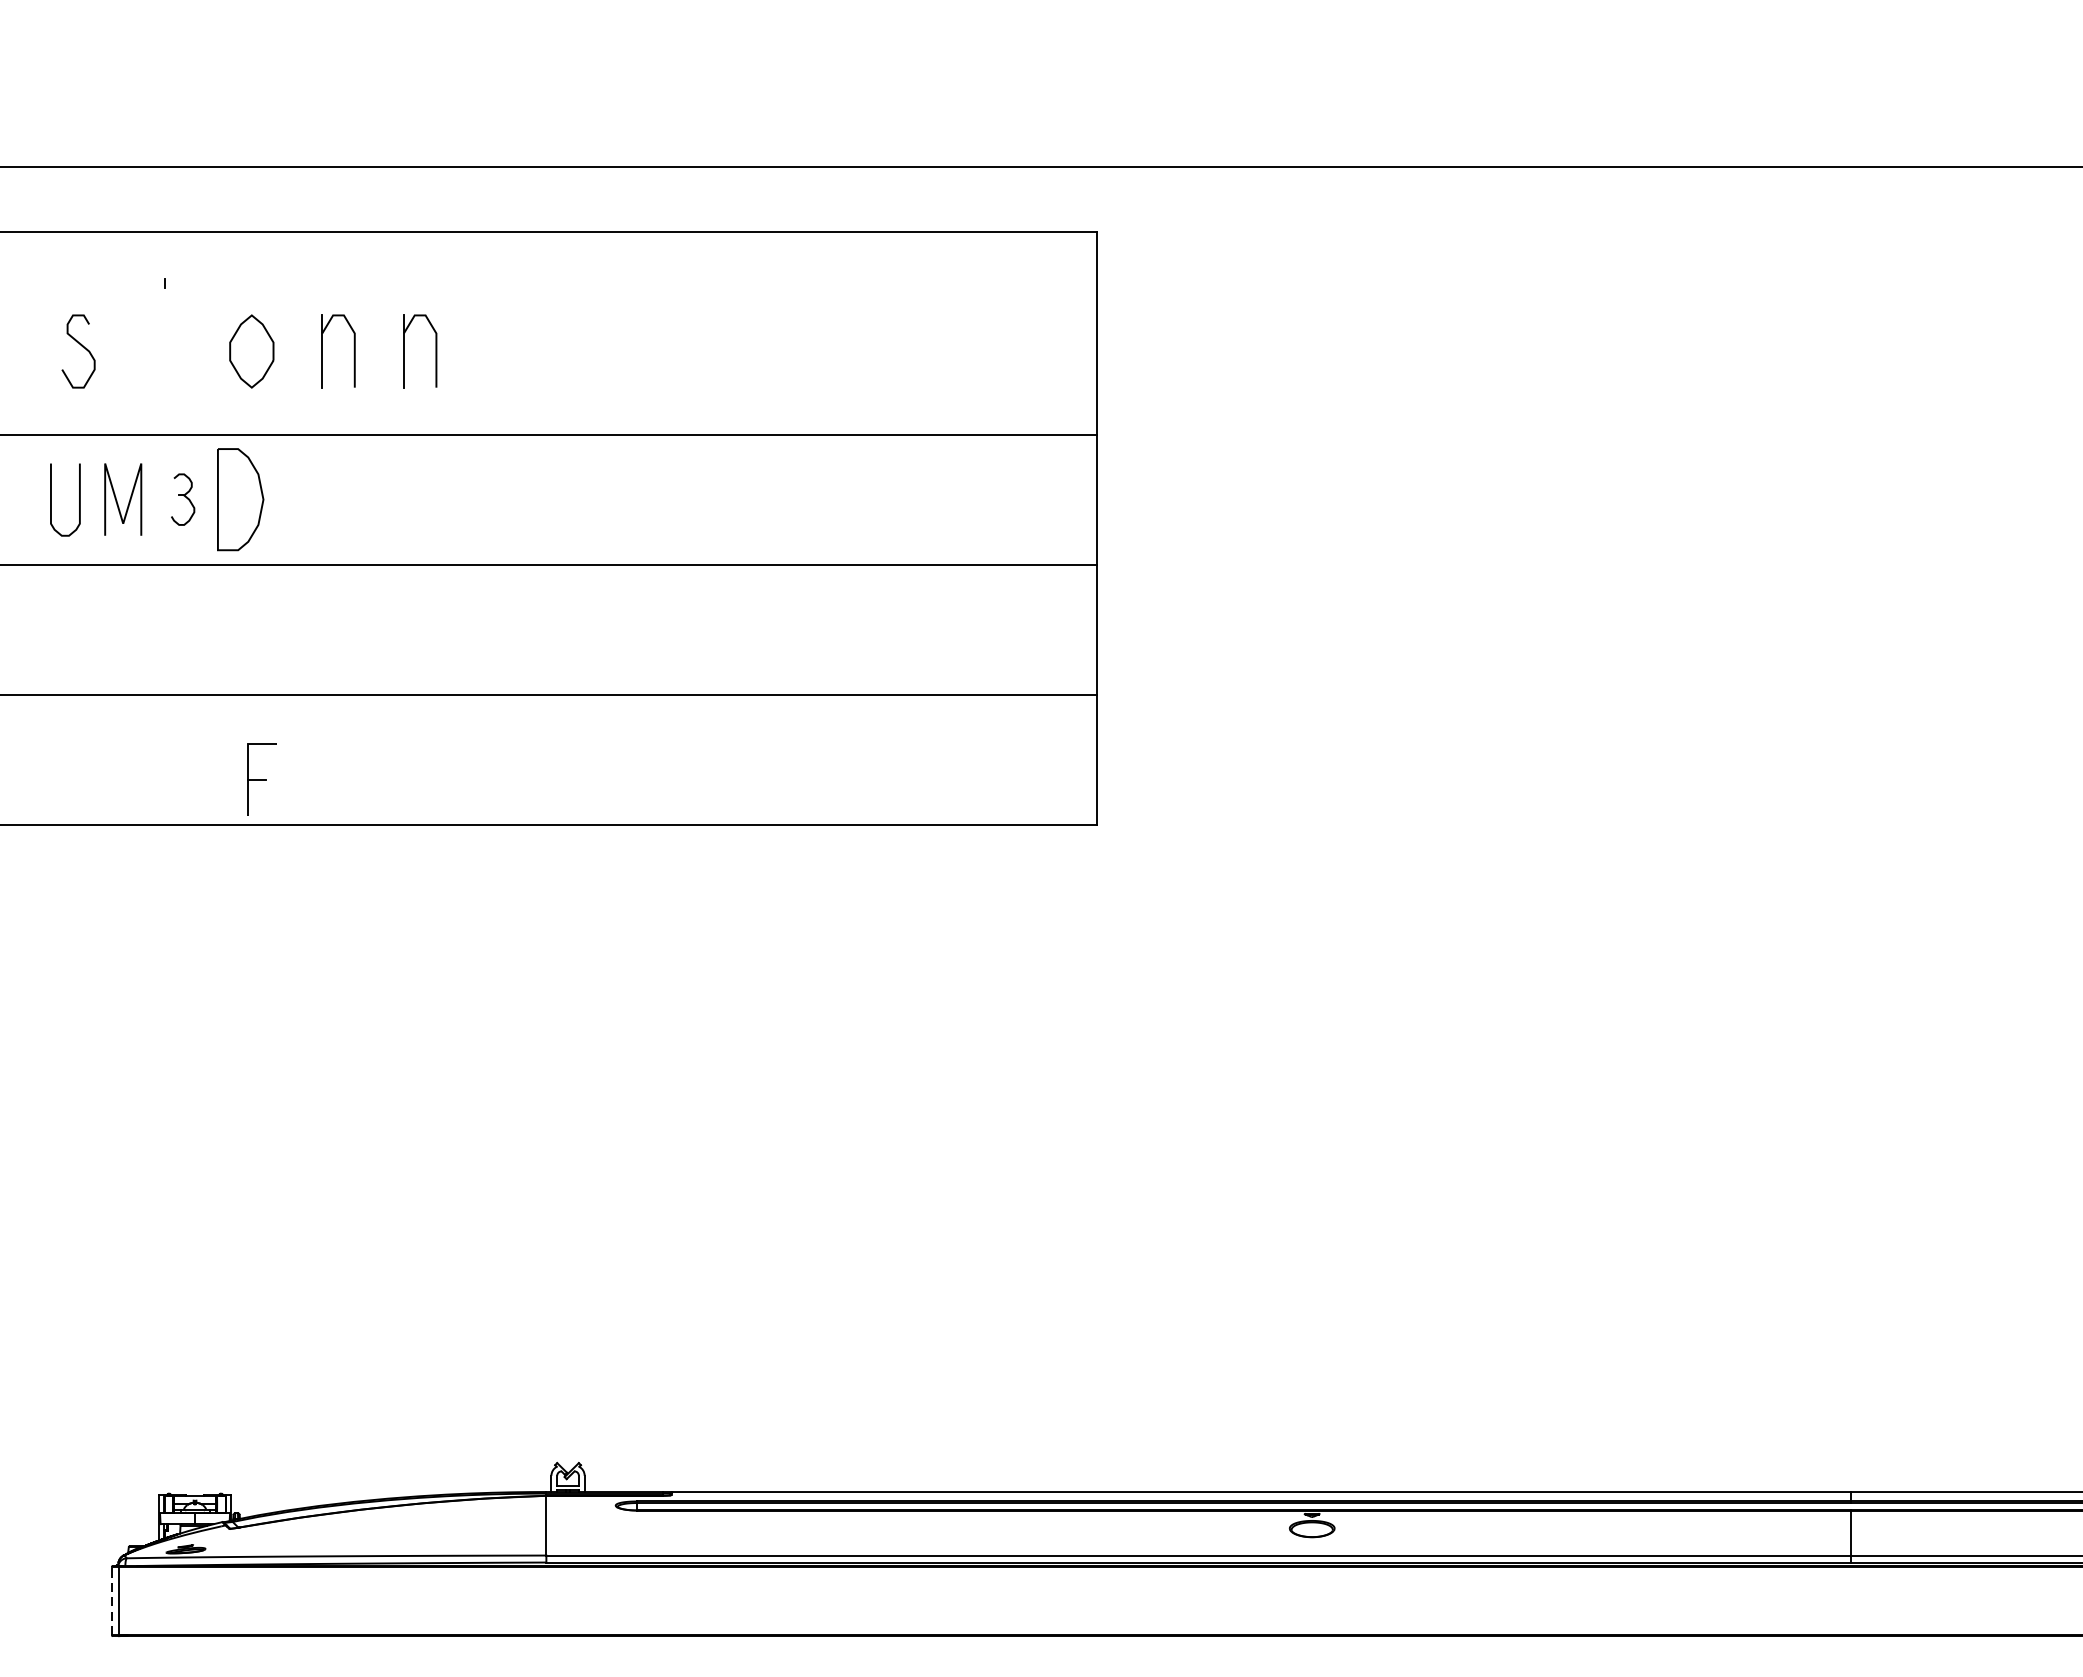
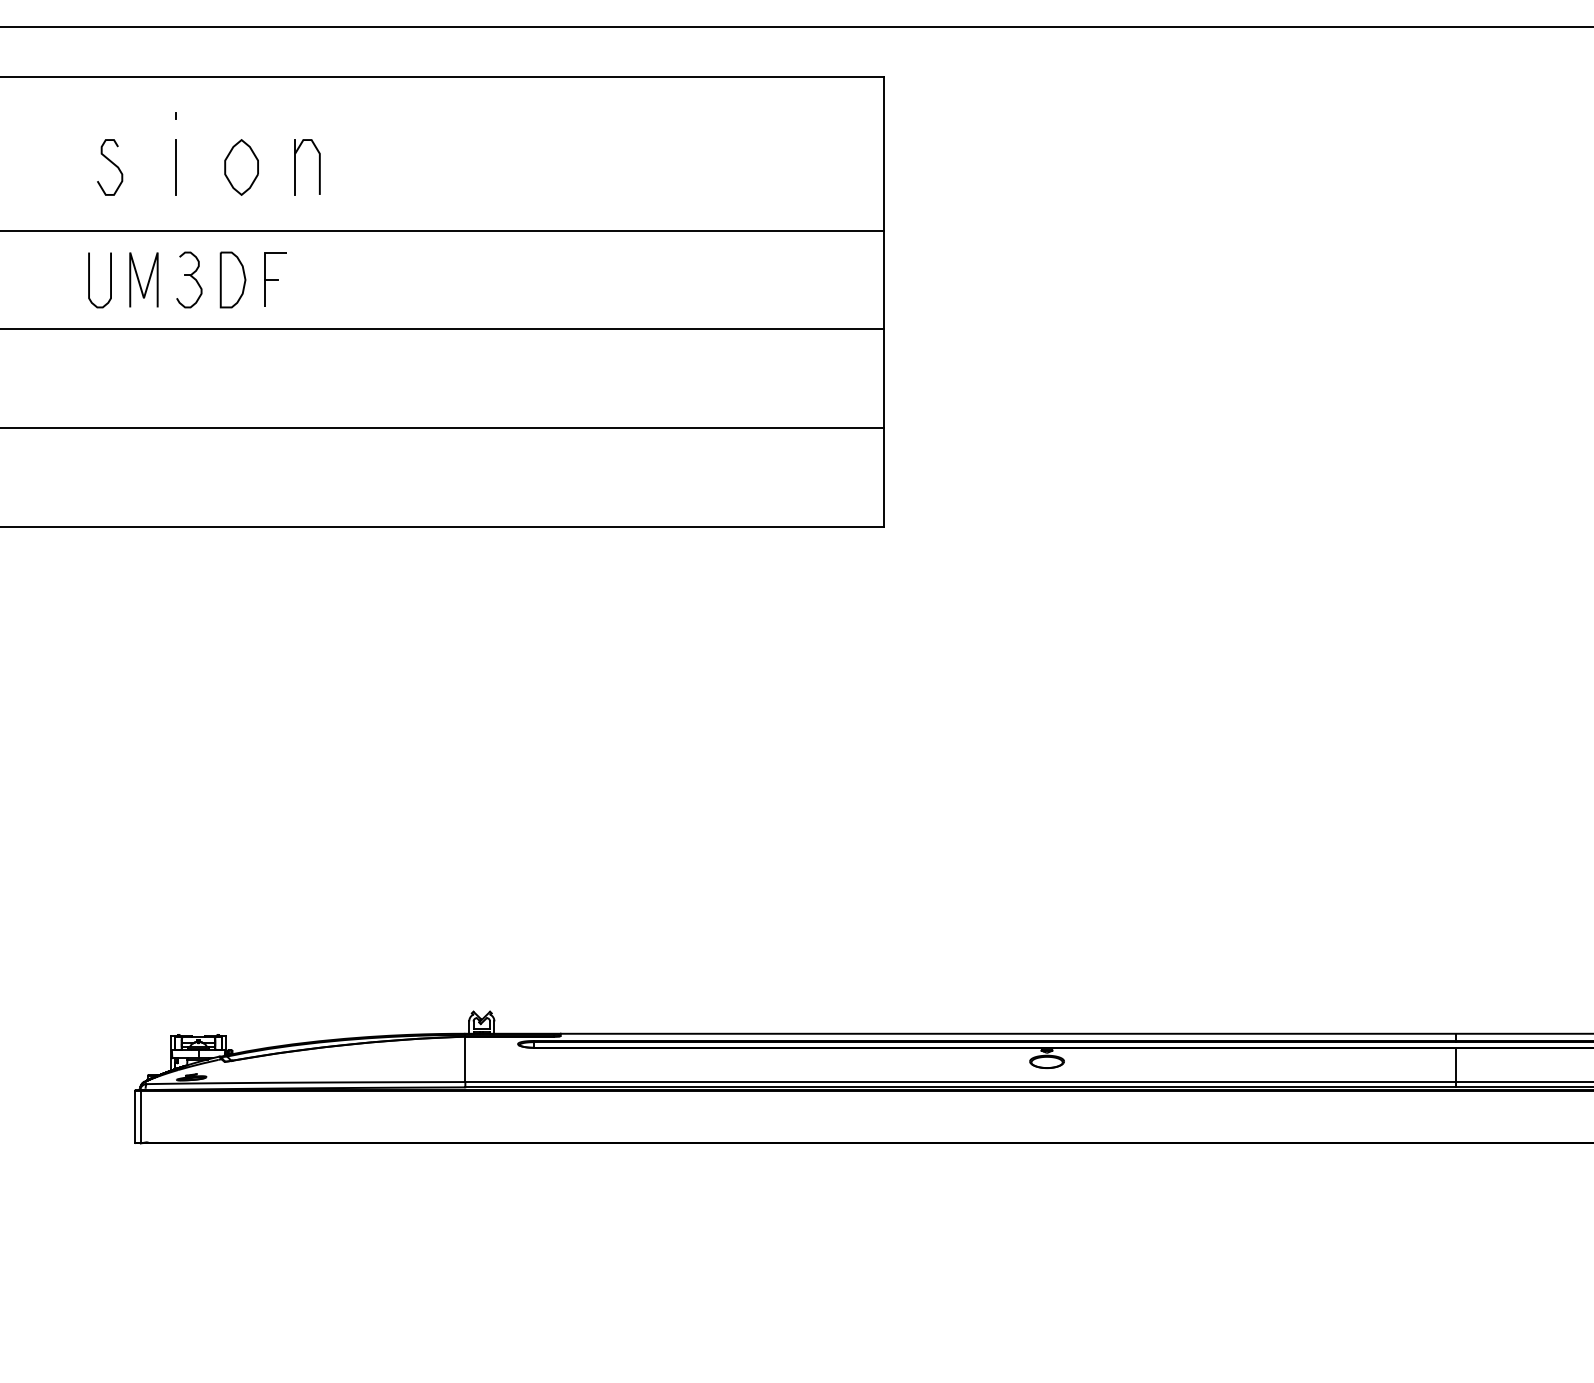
line: (164, 351) -> (175, 167), added
part: (404, 351) -> (357, 167), removed
part: (183, 499) -> (189, 279), size x1.43
part: (239, 499) -> (232, 279), size x0.71
part: (262, 779) -> (275, 279), moved
line: (112, 1600) -> (135, 1116), dashed -> solid

